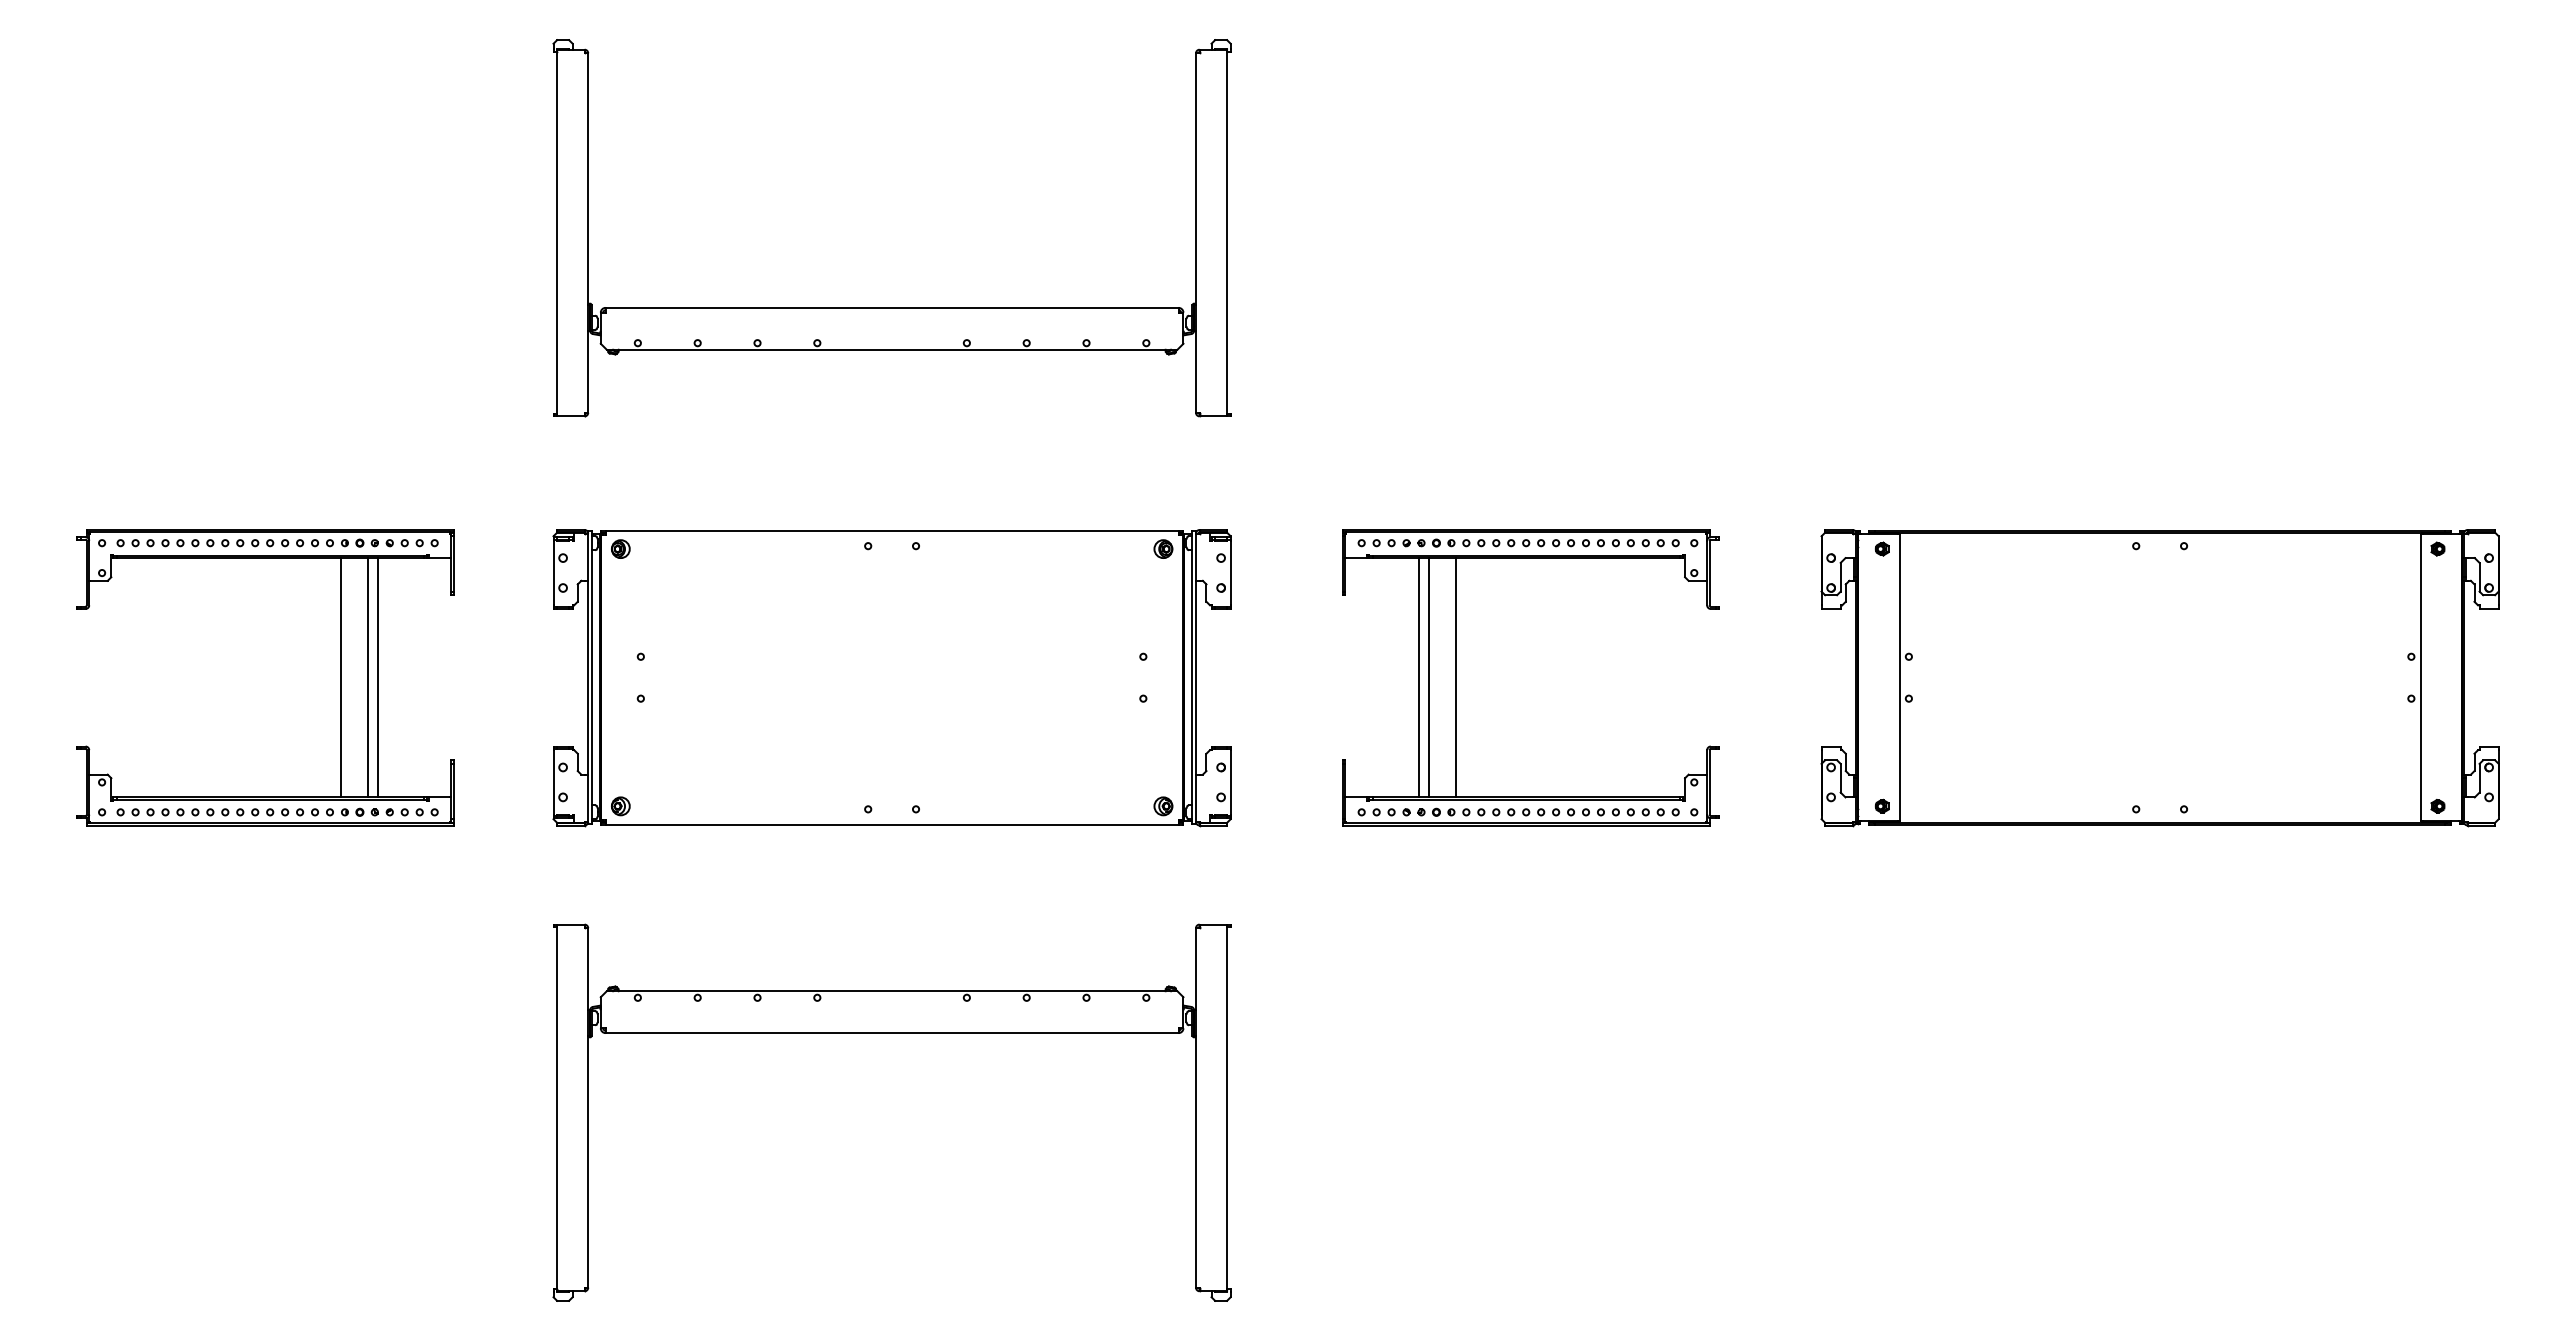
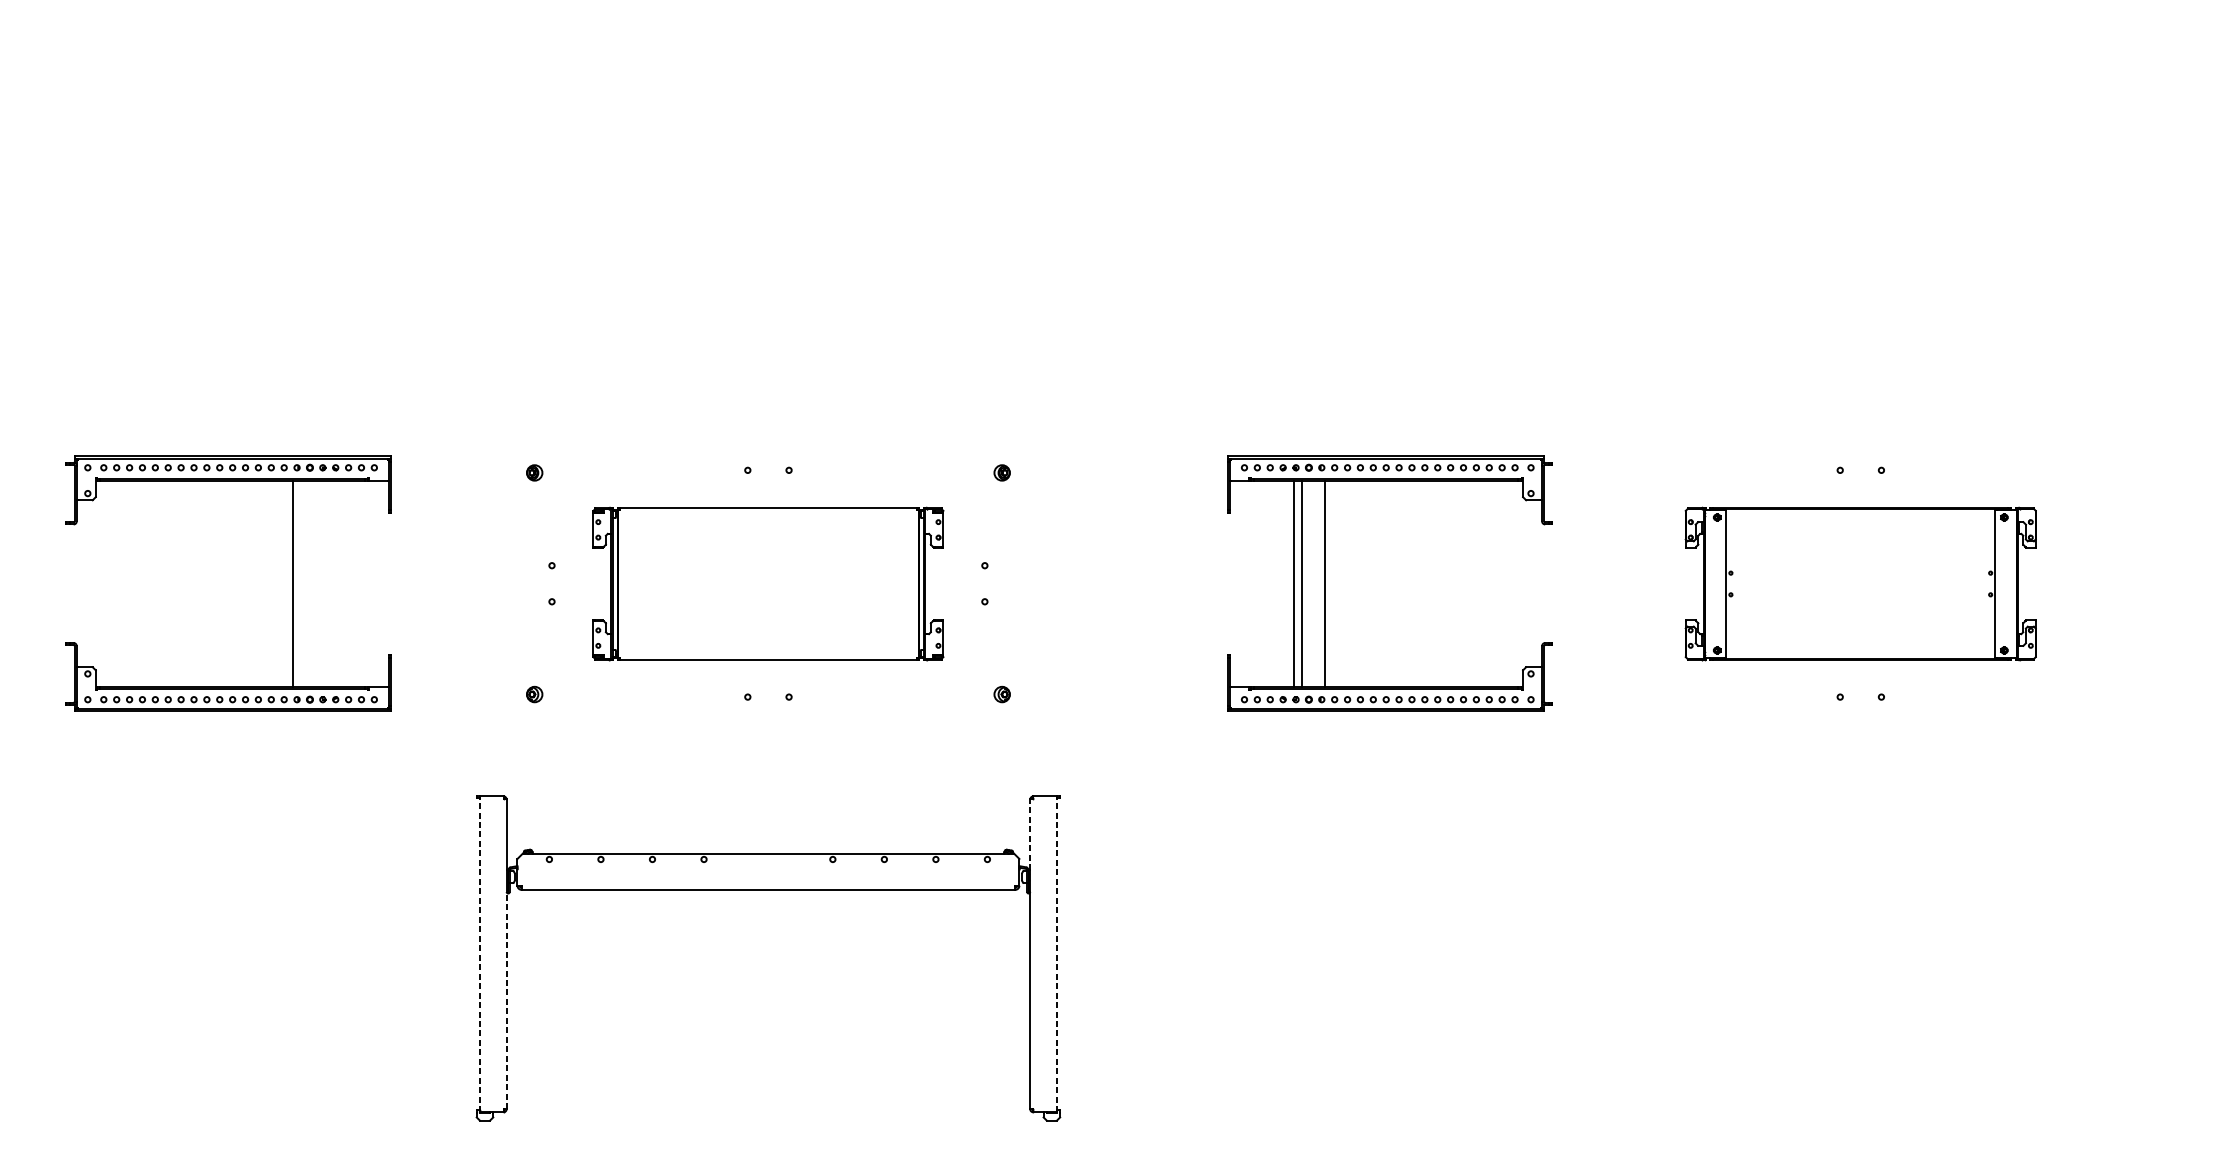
part: (891, 307) -> (767, 264), removed
line: (367, 677) -> (316, 583), removed
line: (377, 677) -> (325, 583), removed
part: (1456, 677) -> (1326, 583), moved
part: (891, 678) -> (767, 584), size x0.6
part: (2159, 678) -> (1860, 584), size x0.6
line: (1196, 968) -> (1030, 834), solid -> dashed
line: (557, 1107) -> (480, 953), solid -> dashed
line: (1227, 1107) -> (1057, 953), solid -> dashed
line: (588, 1161) -> (506, 1000), solid -> dashed

